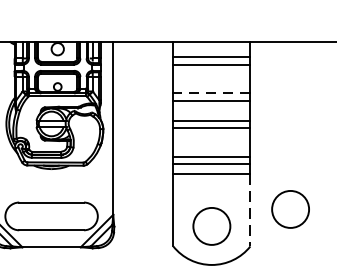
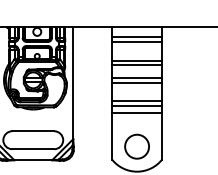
line: (212, 93) -> (137, 60), dashed -> solid
circle: (289, 209) -> (187, 135), removed
line: (251, 210) -> (162, 136), dashed -> solid

